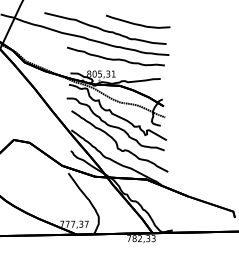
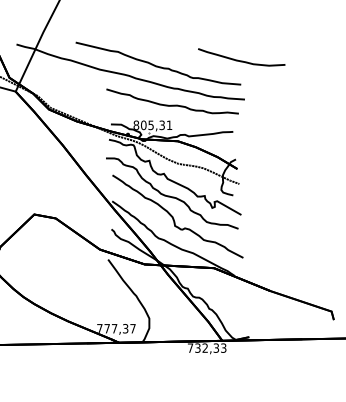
curve: (138, 24) -> (241, 60), moved
text: (134, 238) -> (197, 347), 782,33 -> 732,33

